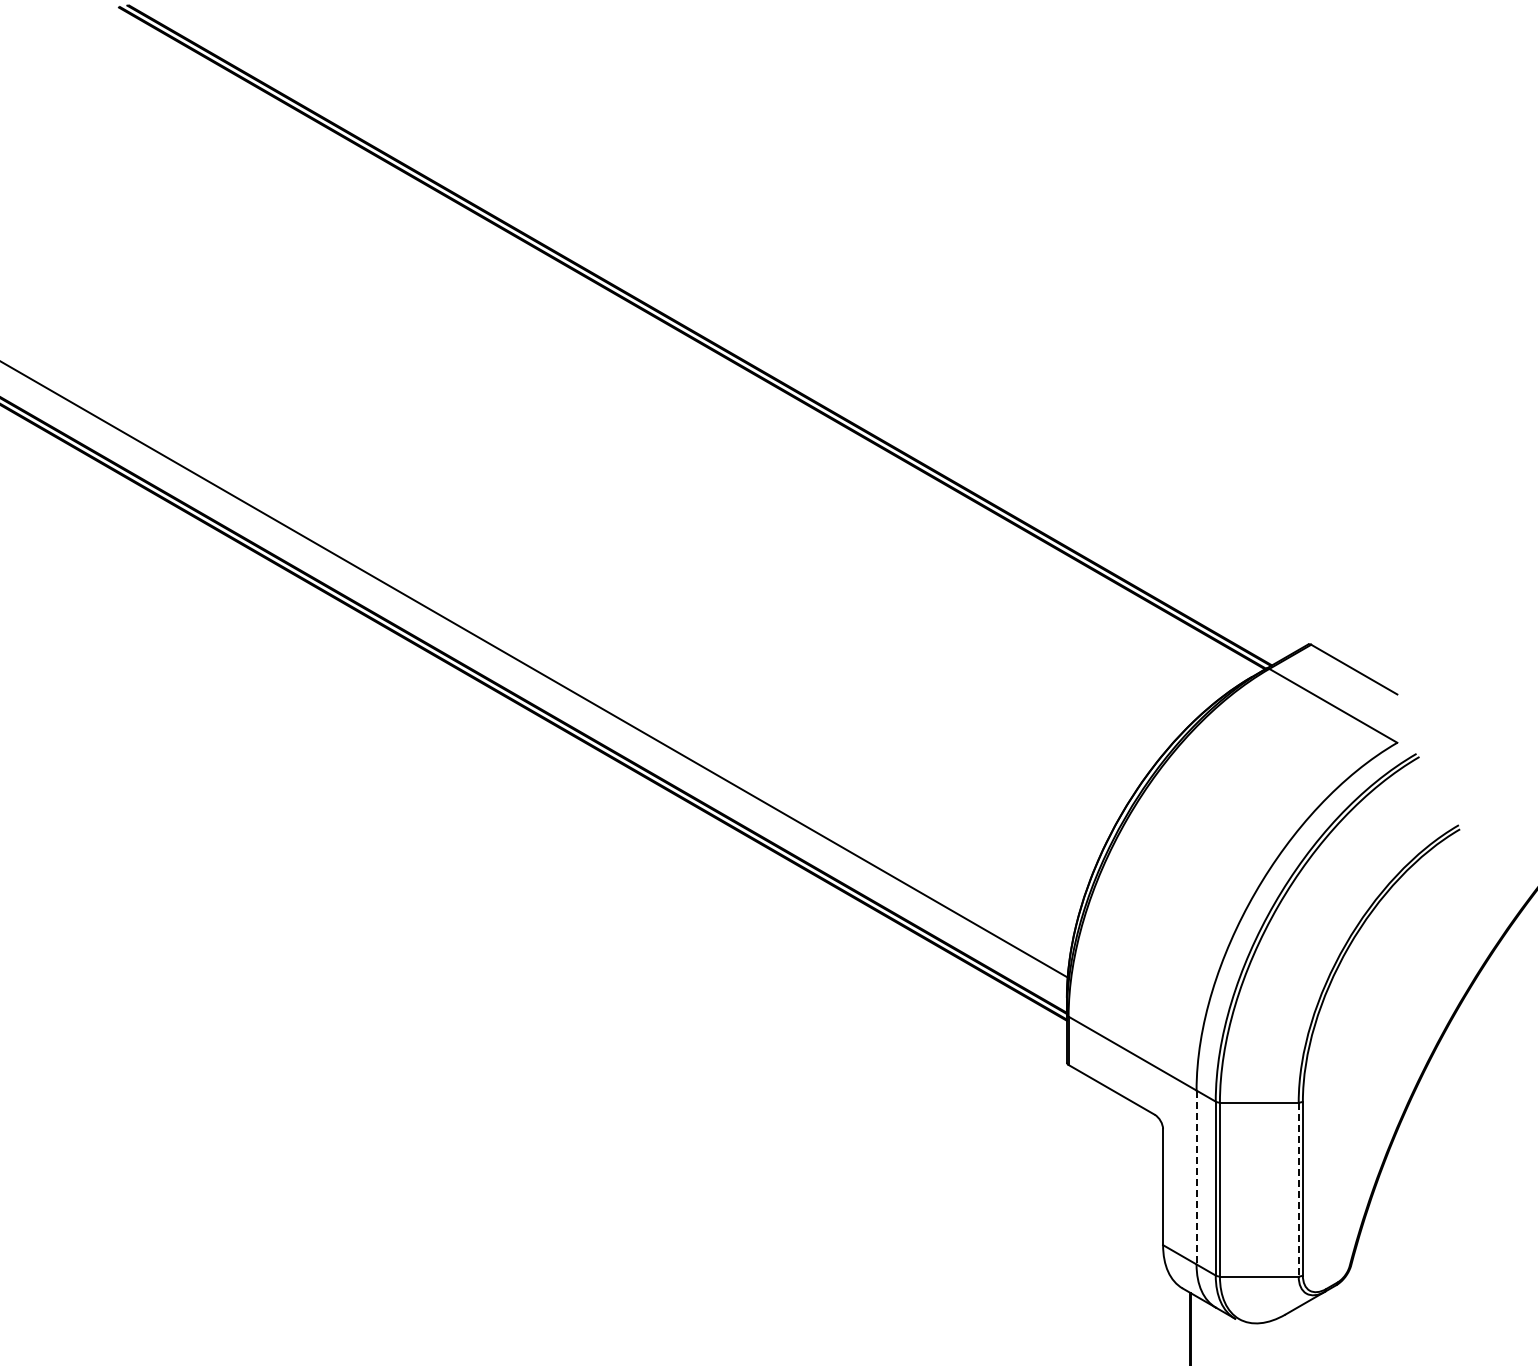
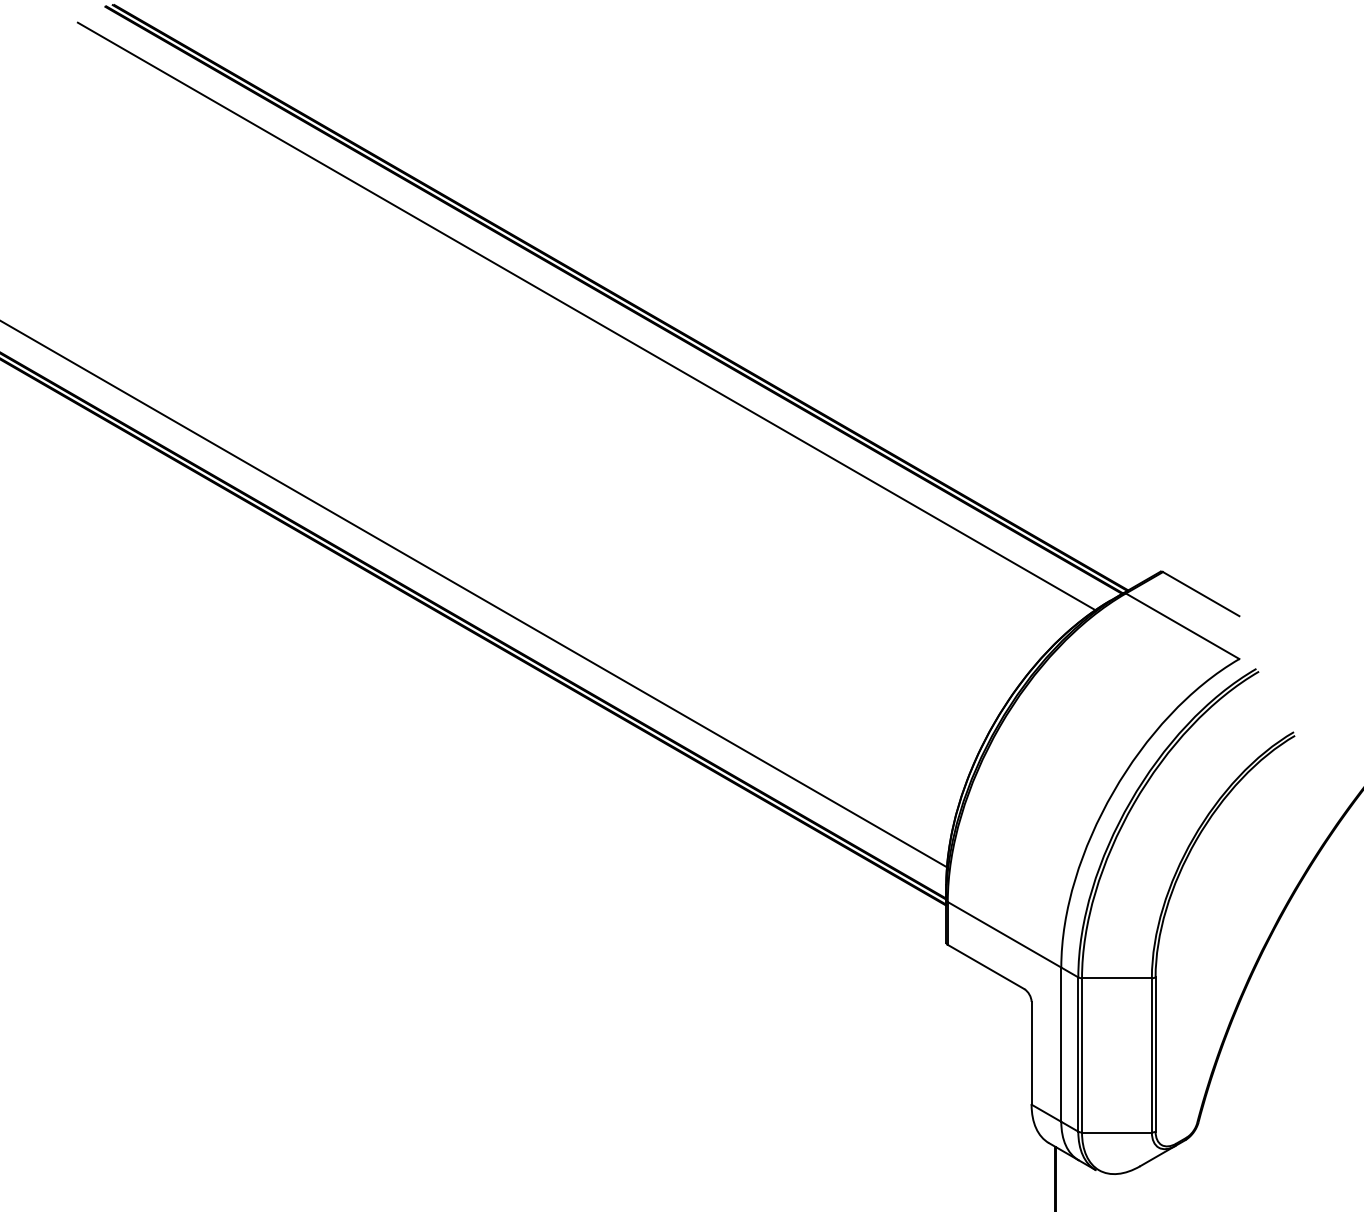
line: (661, 356) -> (586, 316), added
line: (1196, 1177) -> (1061, 1044), dashed -> solid
line: (1298, 1189) -> (1151, 1055), dashed -> solid

